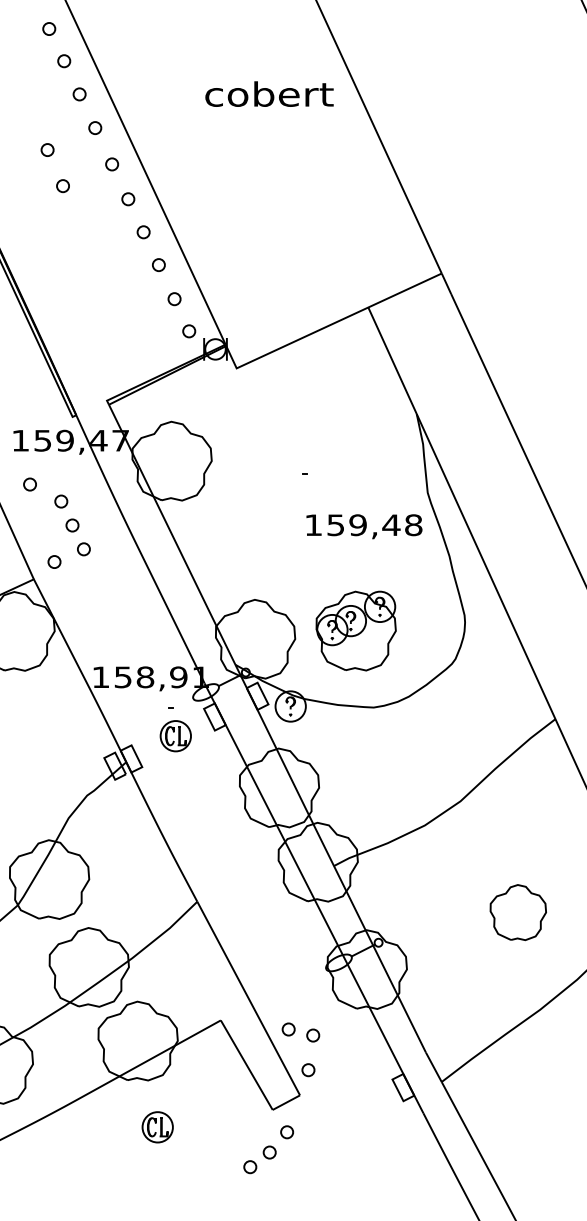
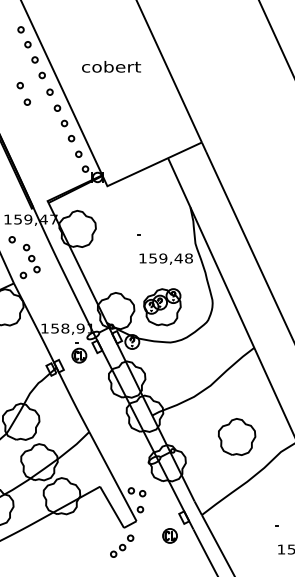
text: (269, 93) -> (111, 66), moved
part: (518, 911) -> (237, 436), size x1.43
part: (156, 1126) -> (169, 535), moved

